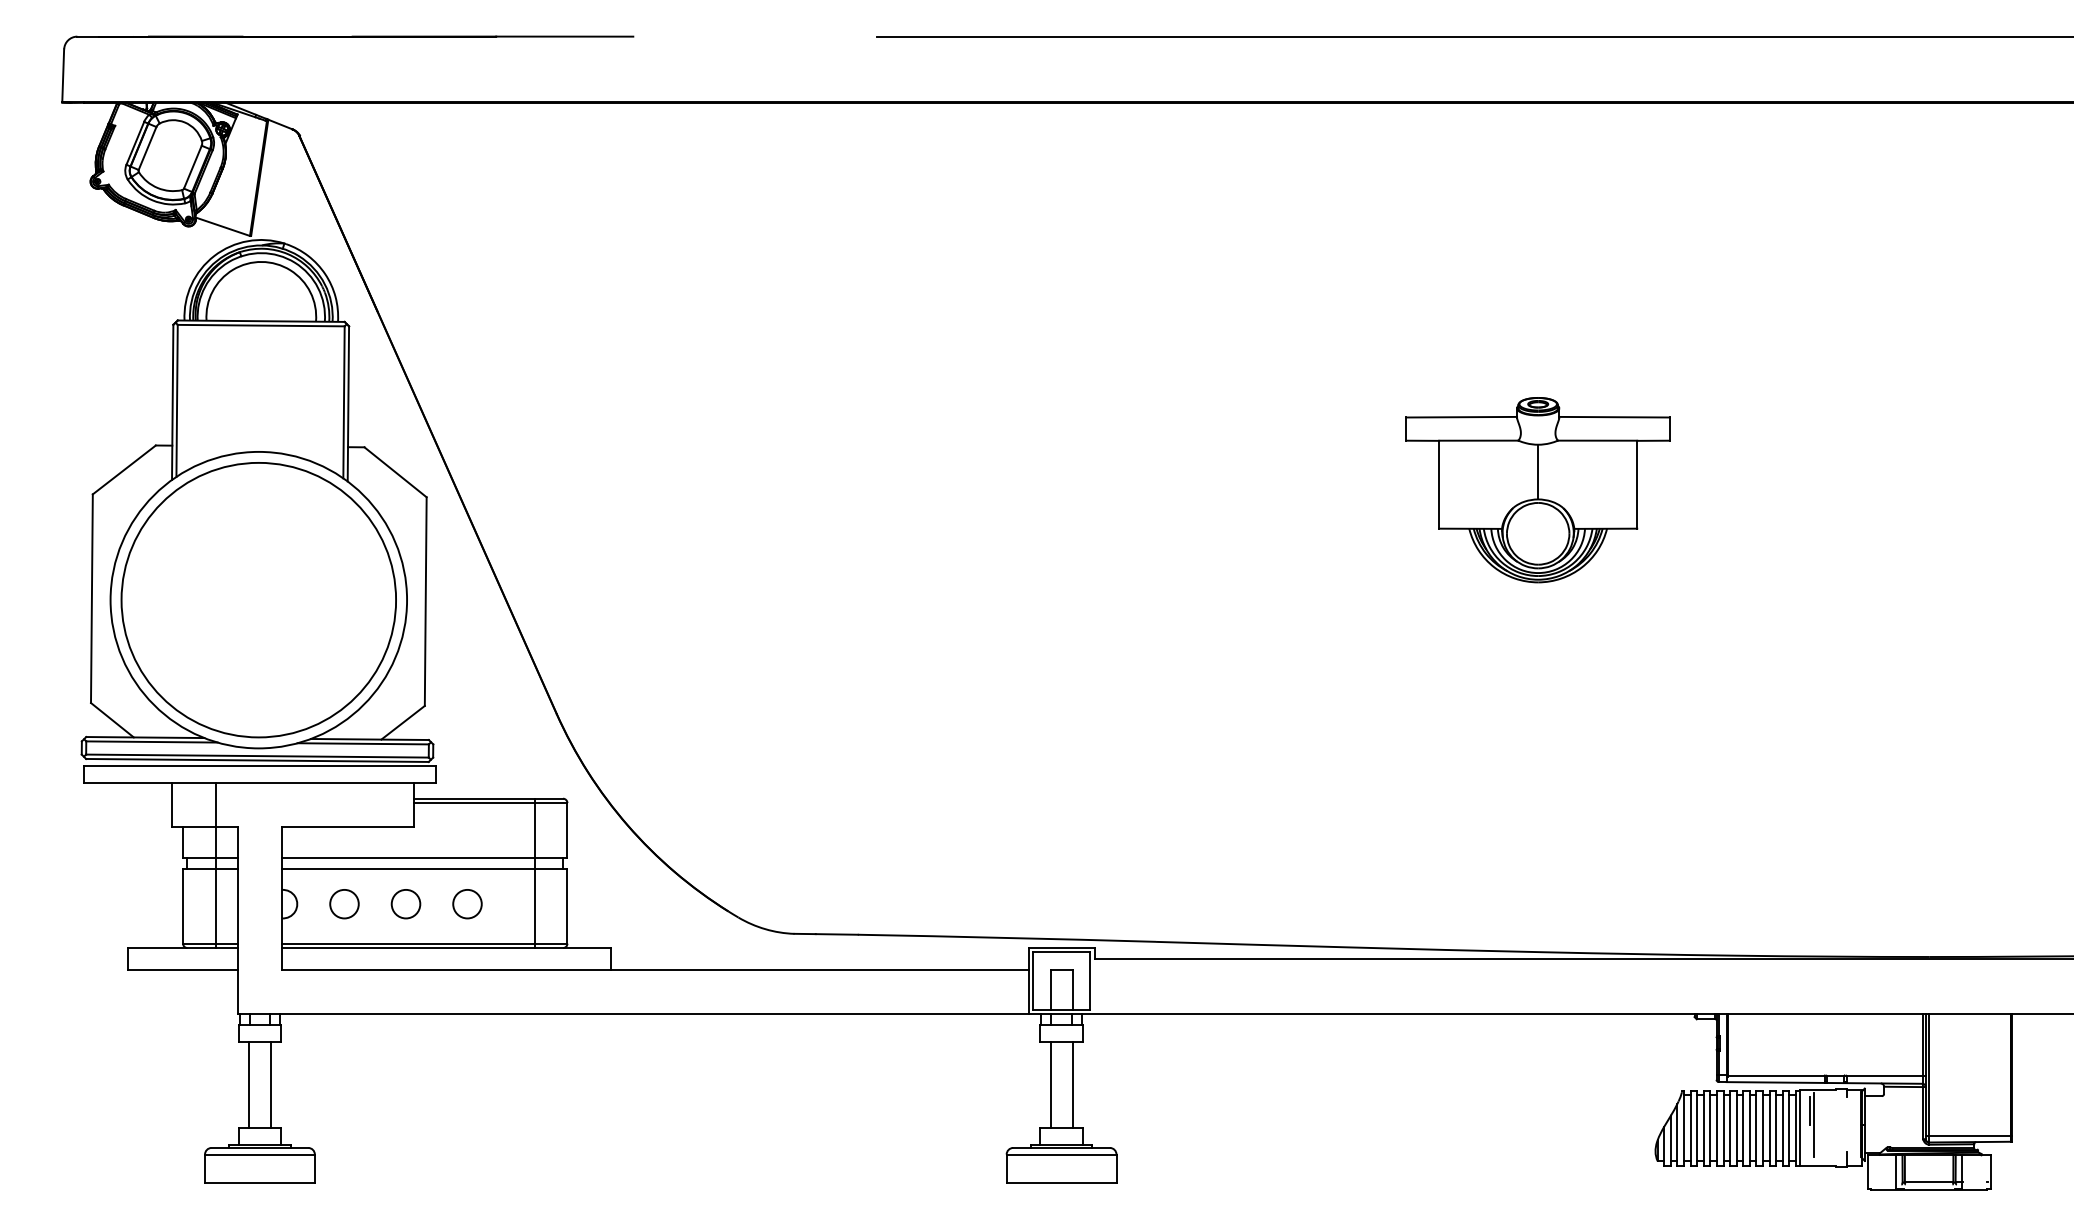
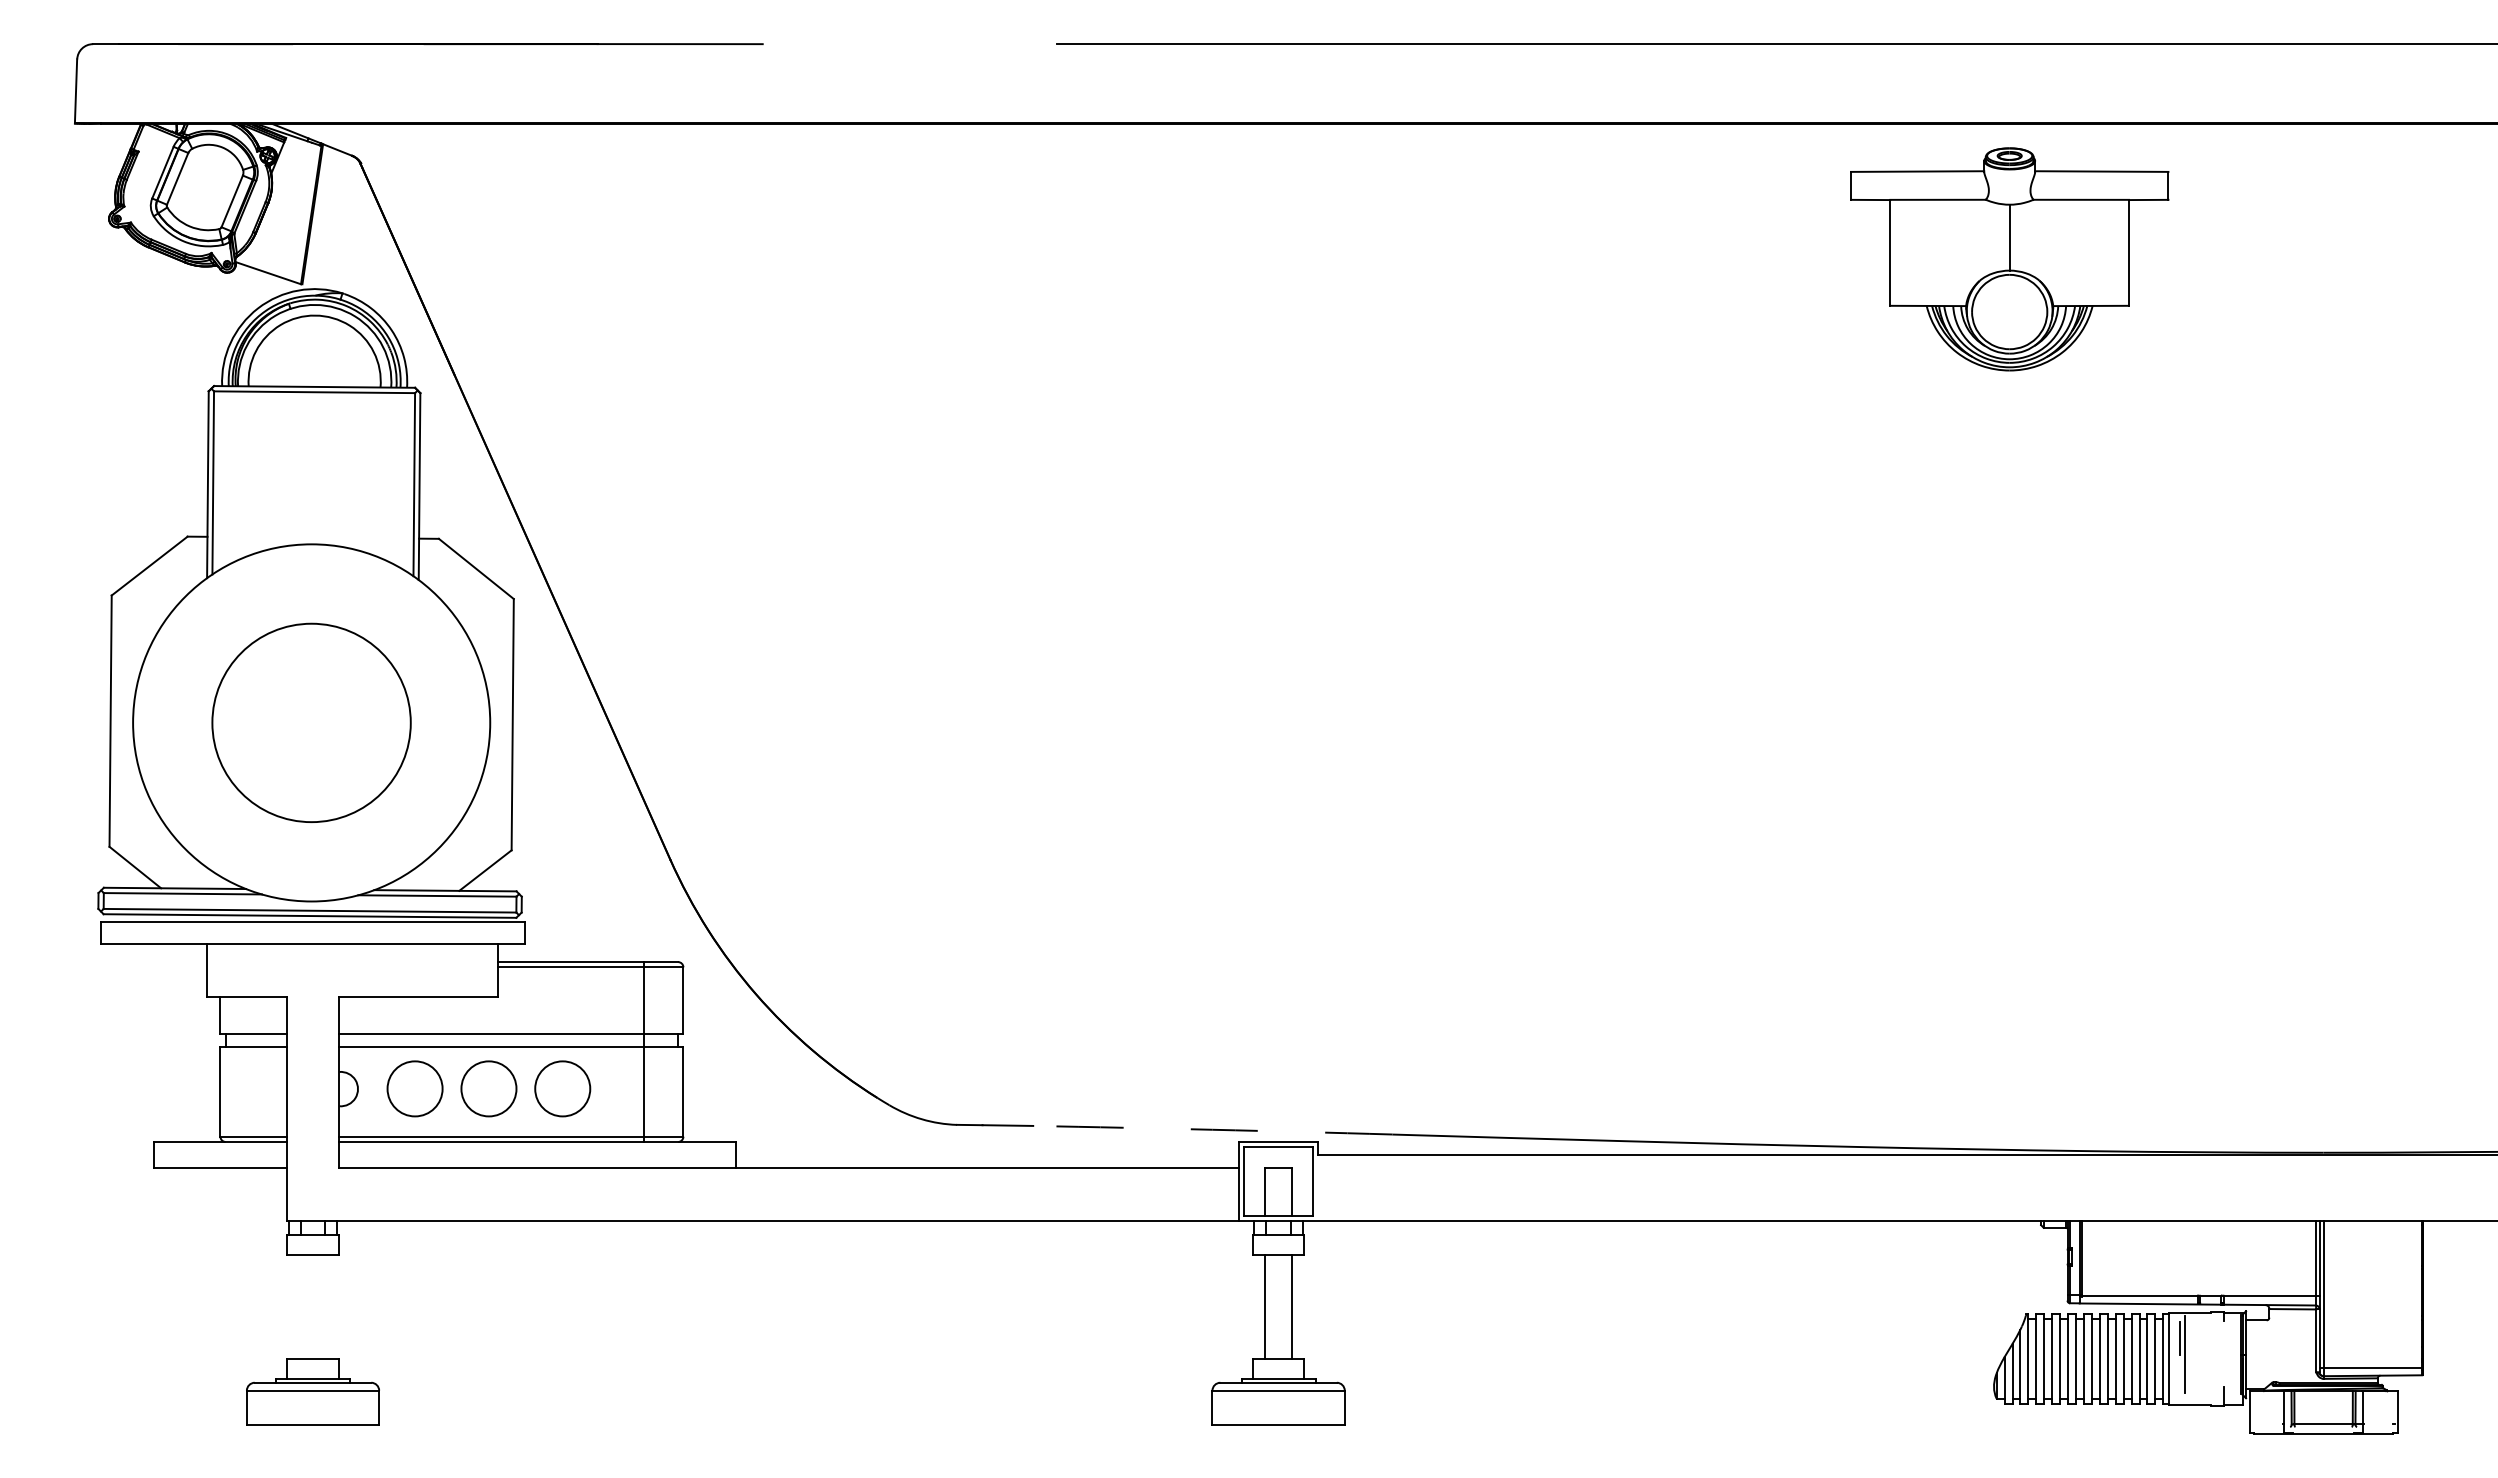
part: (1538, 490) -> (2009, 259), moved
circle: (258, 599) -> (311, 722), size x0.6
line: (216, 865) -> (260, 1042), removed
circle: (344, 904) -> (414, 1089), size x1.6
circle: (405, 904) -> (488, 1089), size x1.6
circle: (467, 904) -> (563, 1089), size x1.6
arc: (1006, 937) -> (1212, 1129), solid -> dashed
line: (248, 1084) -> (299, 1306), removed
line: (271, 1084) -> (326, 1306), removed

